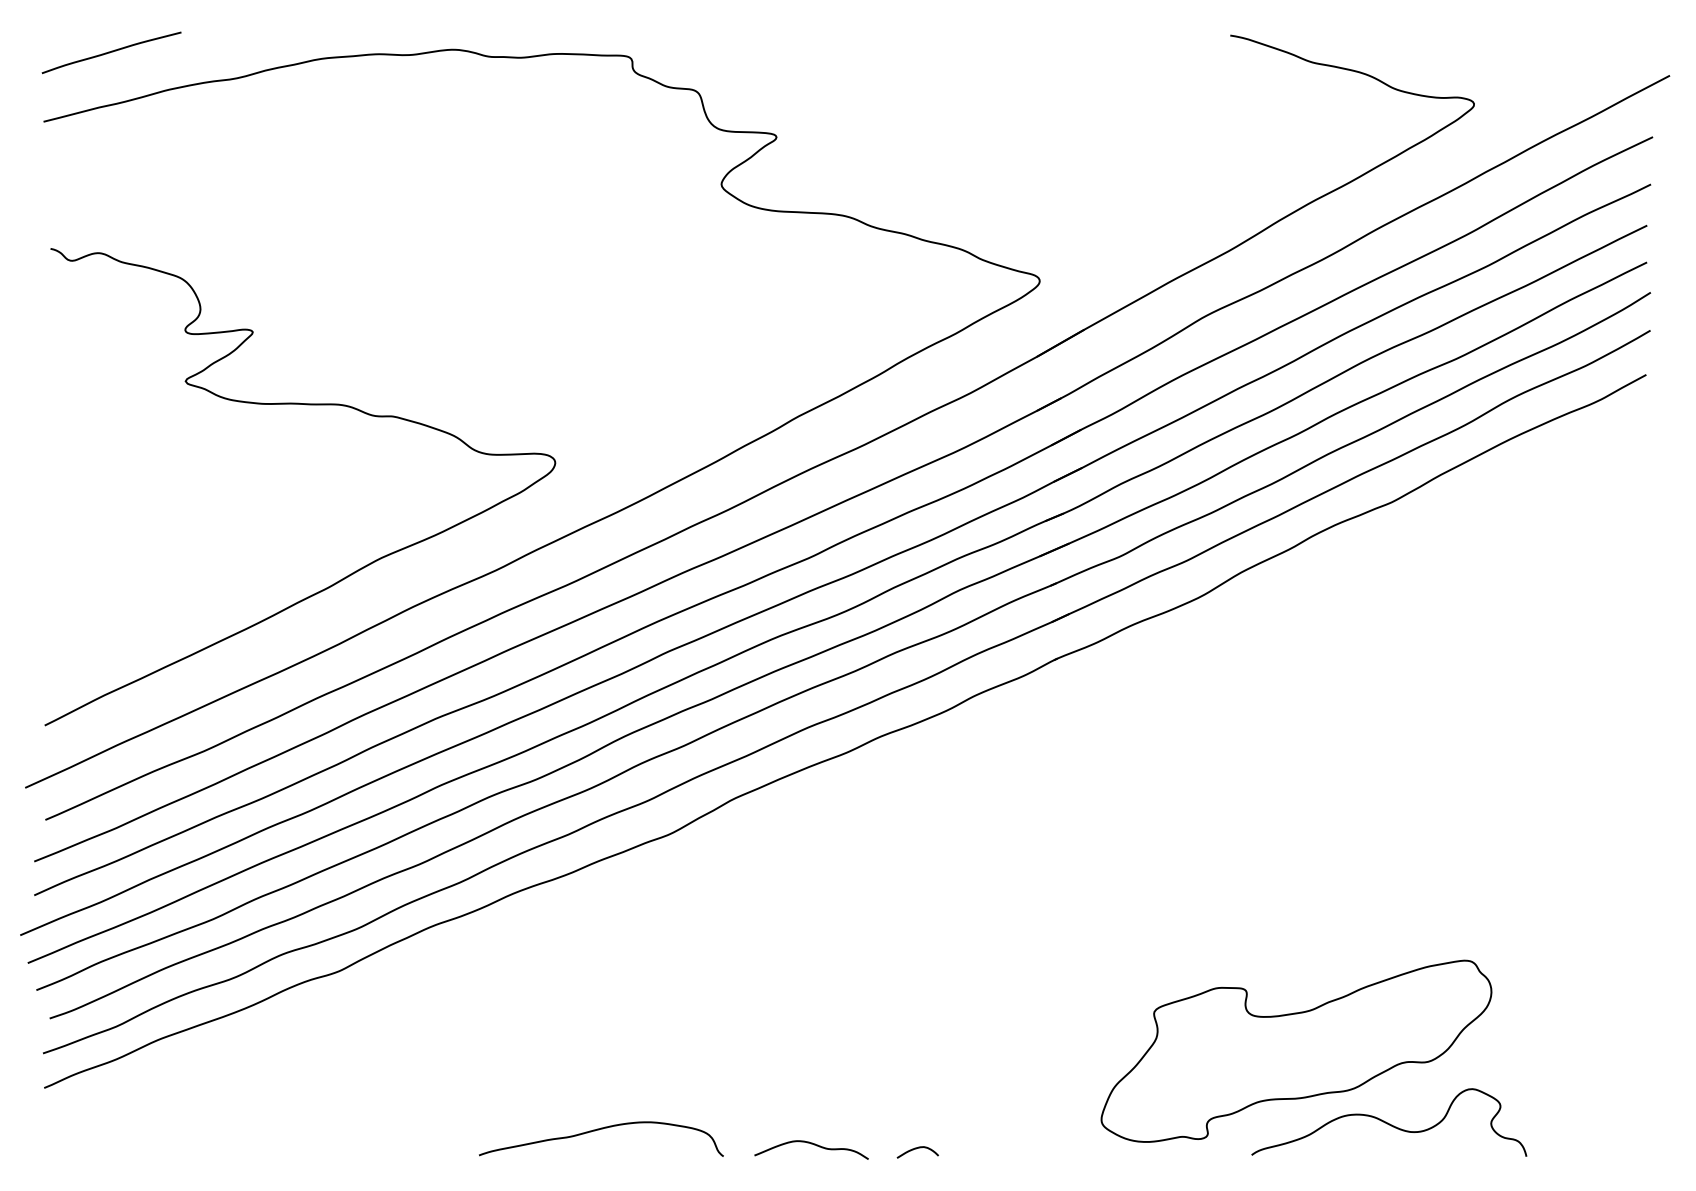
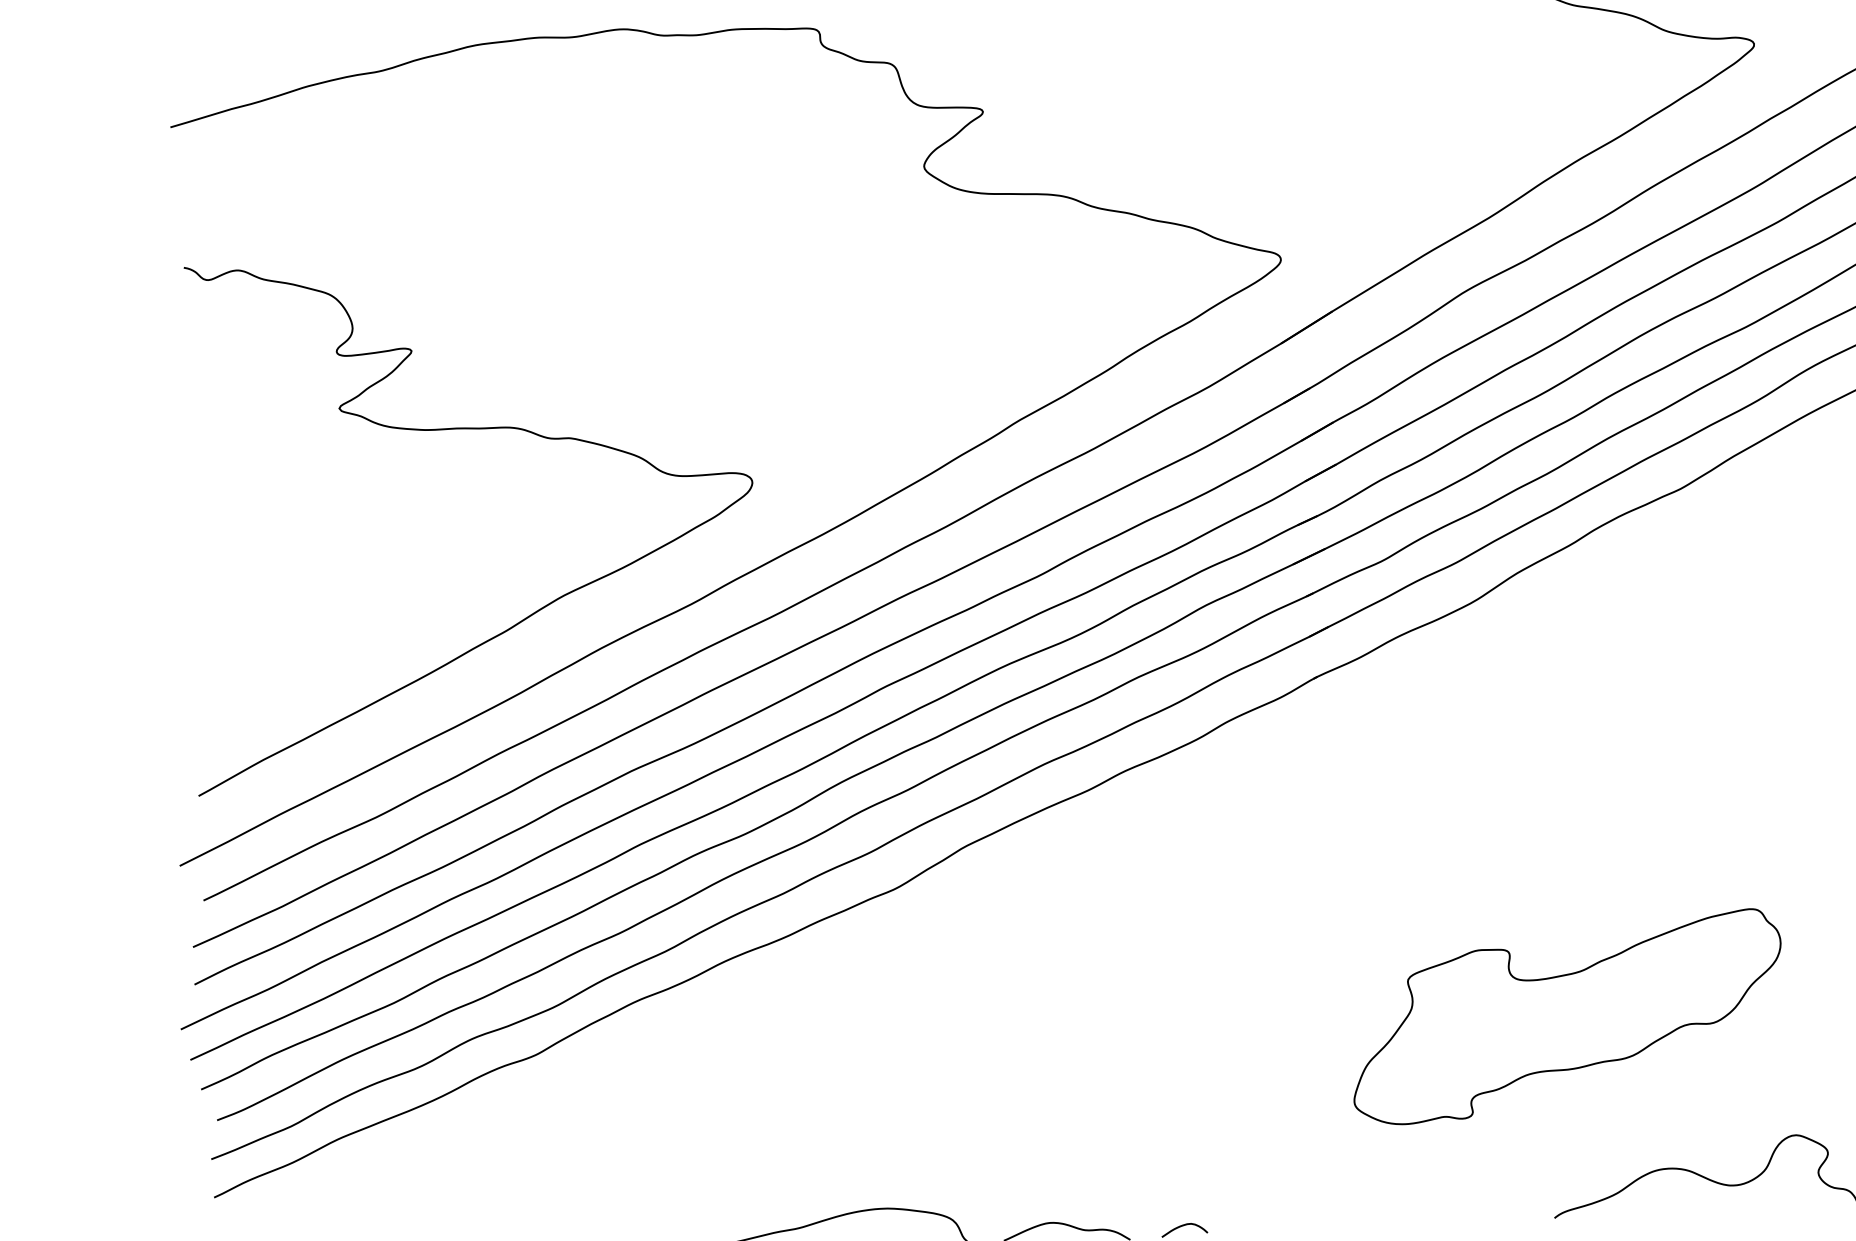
curve: (111, 52) -> (242, 47), removed
part: (1296, 1050) -> (1567, 1016), moved

